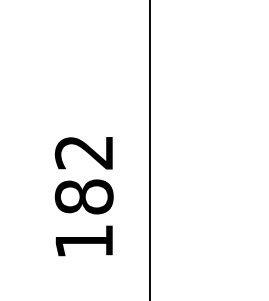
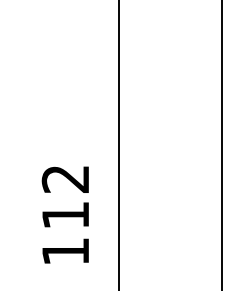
text: (84, 197) -> (65, 215), 182 -> 112

